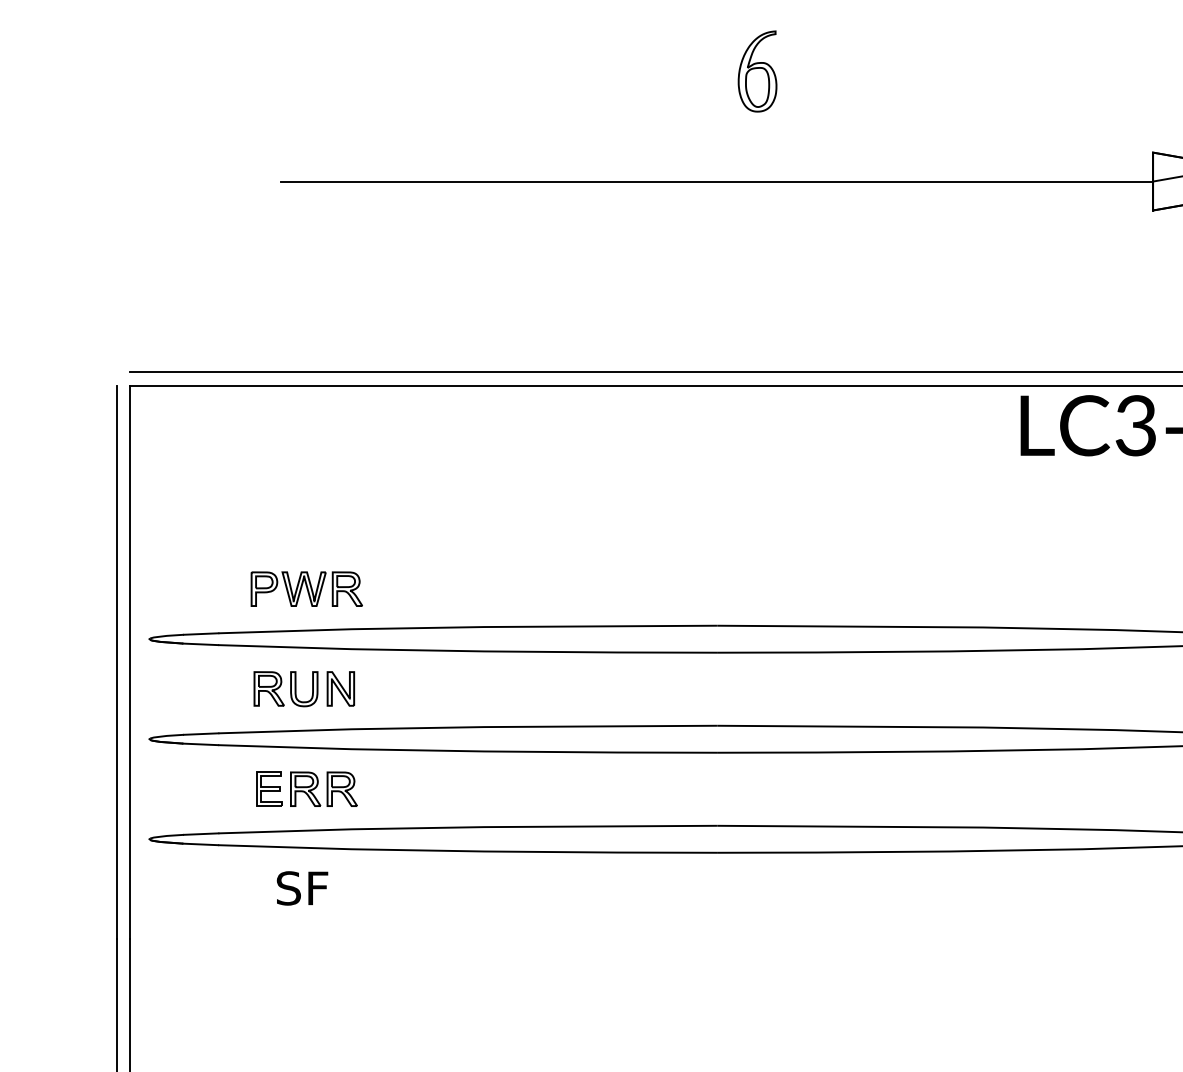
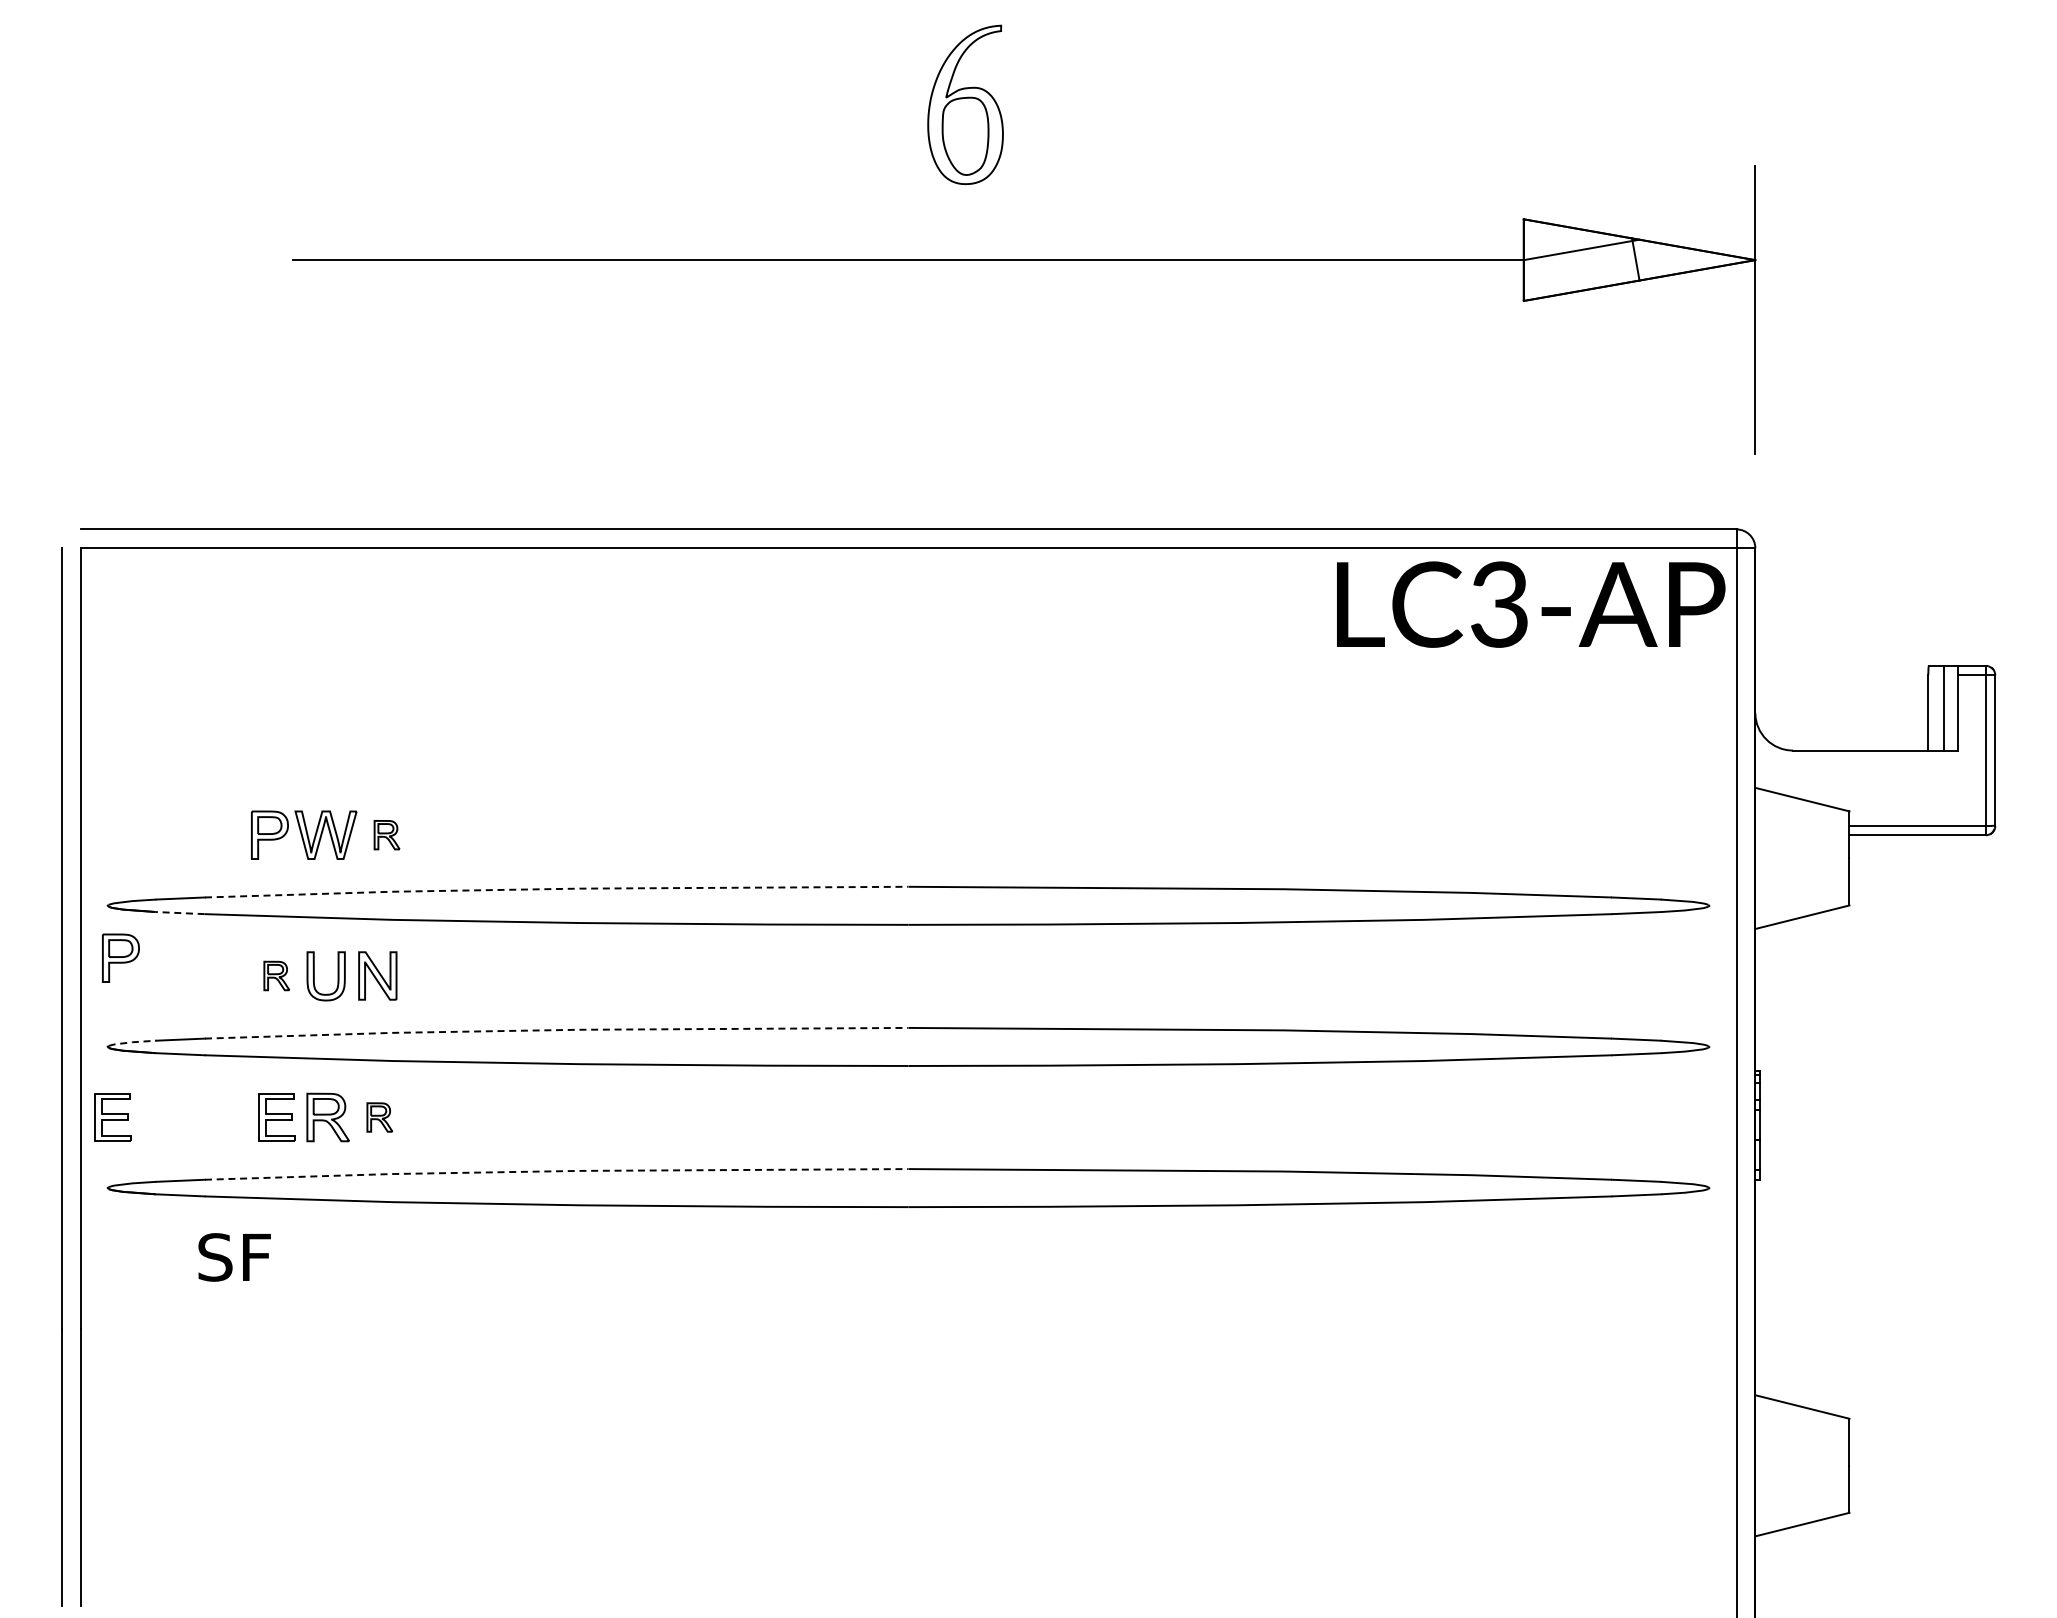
part: (757, 71) -> (965, 104), size x1.4
part: (347, 588) -> (386, 834), size x0.6
line: (467, 627) -> (556, 889), solid -> dashed
line: (201, 644) -> (180, 913), solid -> dashed
part: (158, 675) -> (120, 957), added
part: (269, 688) -> (276, 975), size x0.6
line: (467, 727) -> (556, 1030), solid -> dashed
line: (167, 736) -> (132, 1042), solid -> dashed
part: (152, 789) -> (112, 1117), added
part: (342, 789) -> (379, 1117), size x0.6
line: (467, 827) -> (556, 1171), solid -> dashed
text: (302, 888) -> (234, 1257), moved

